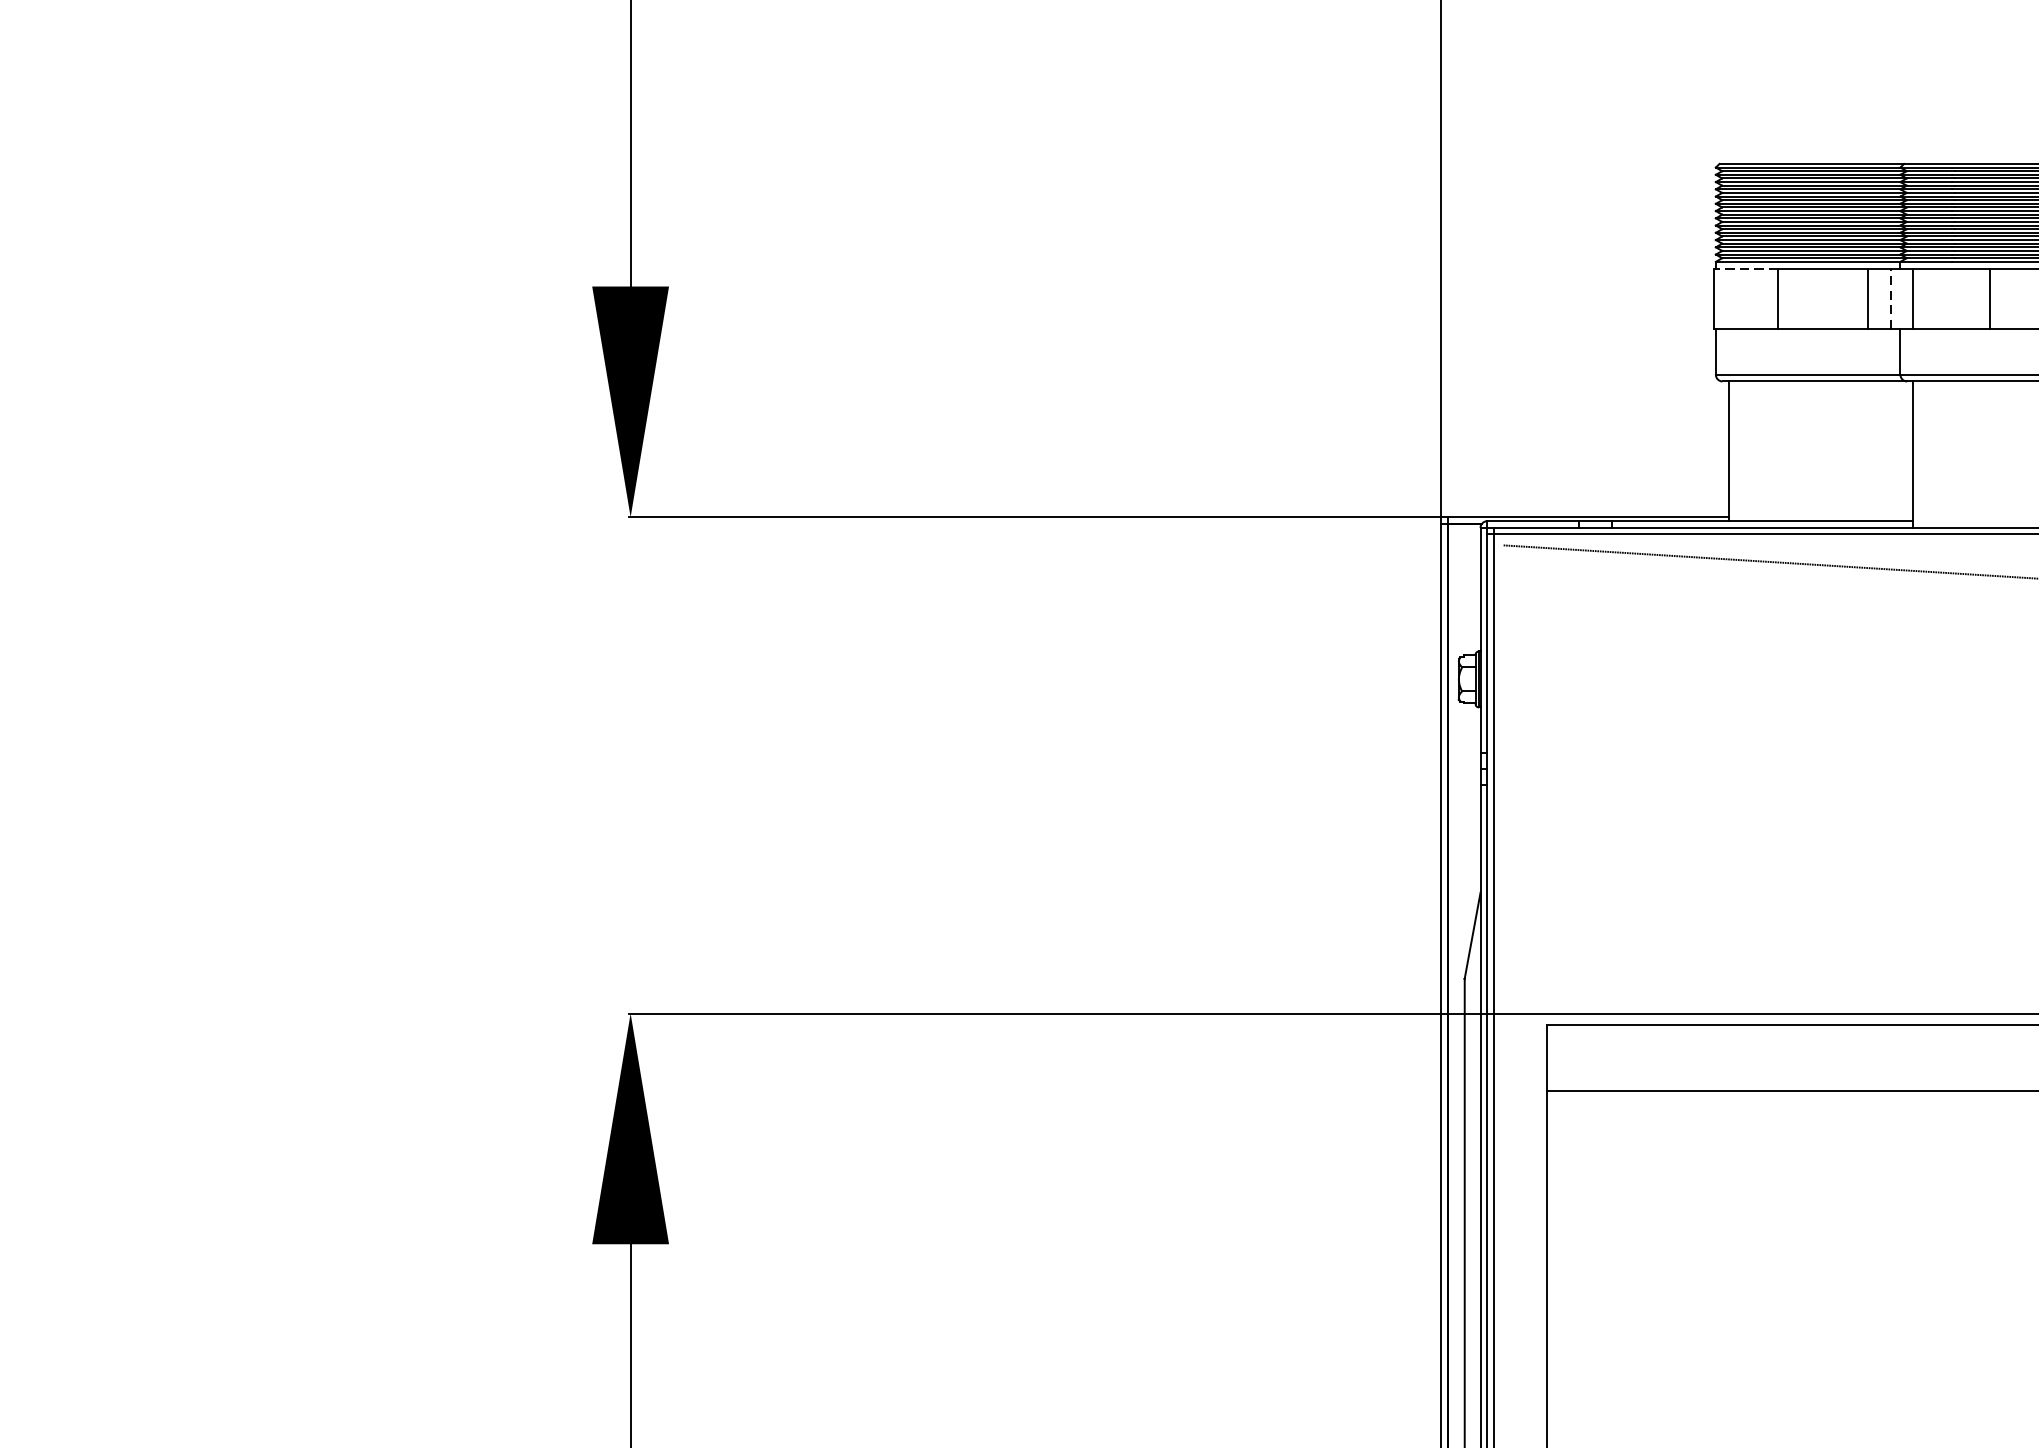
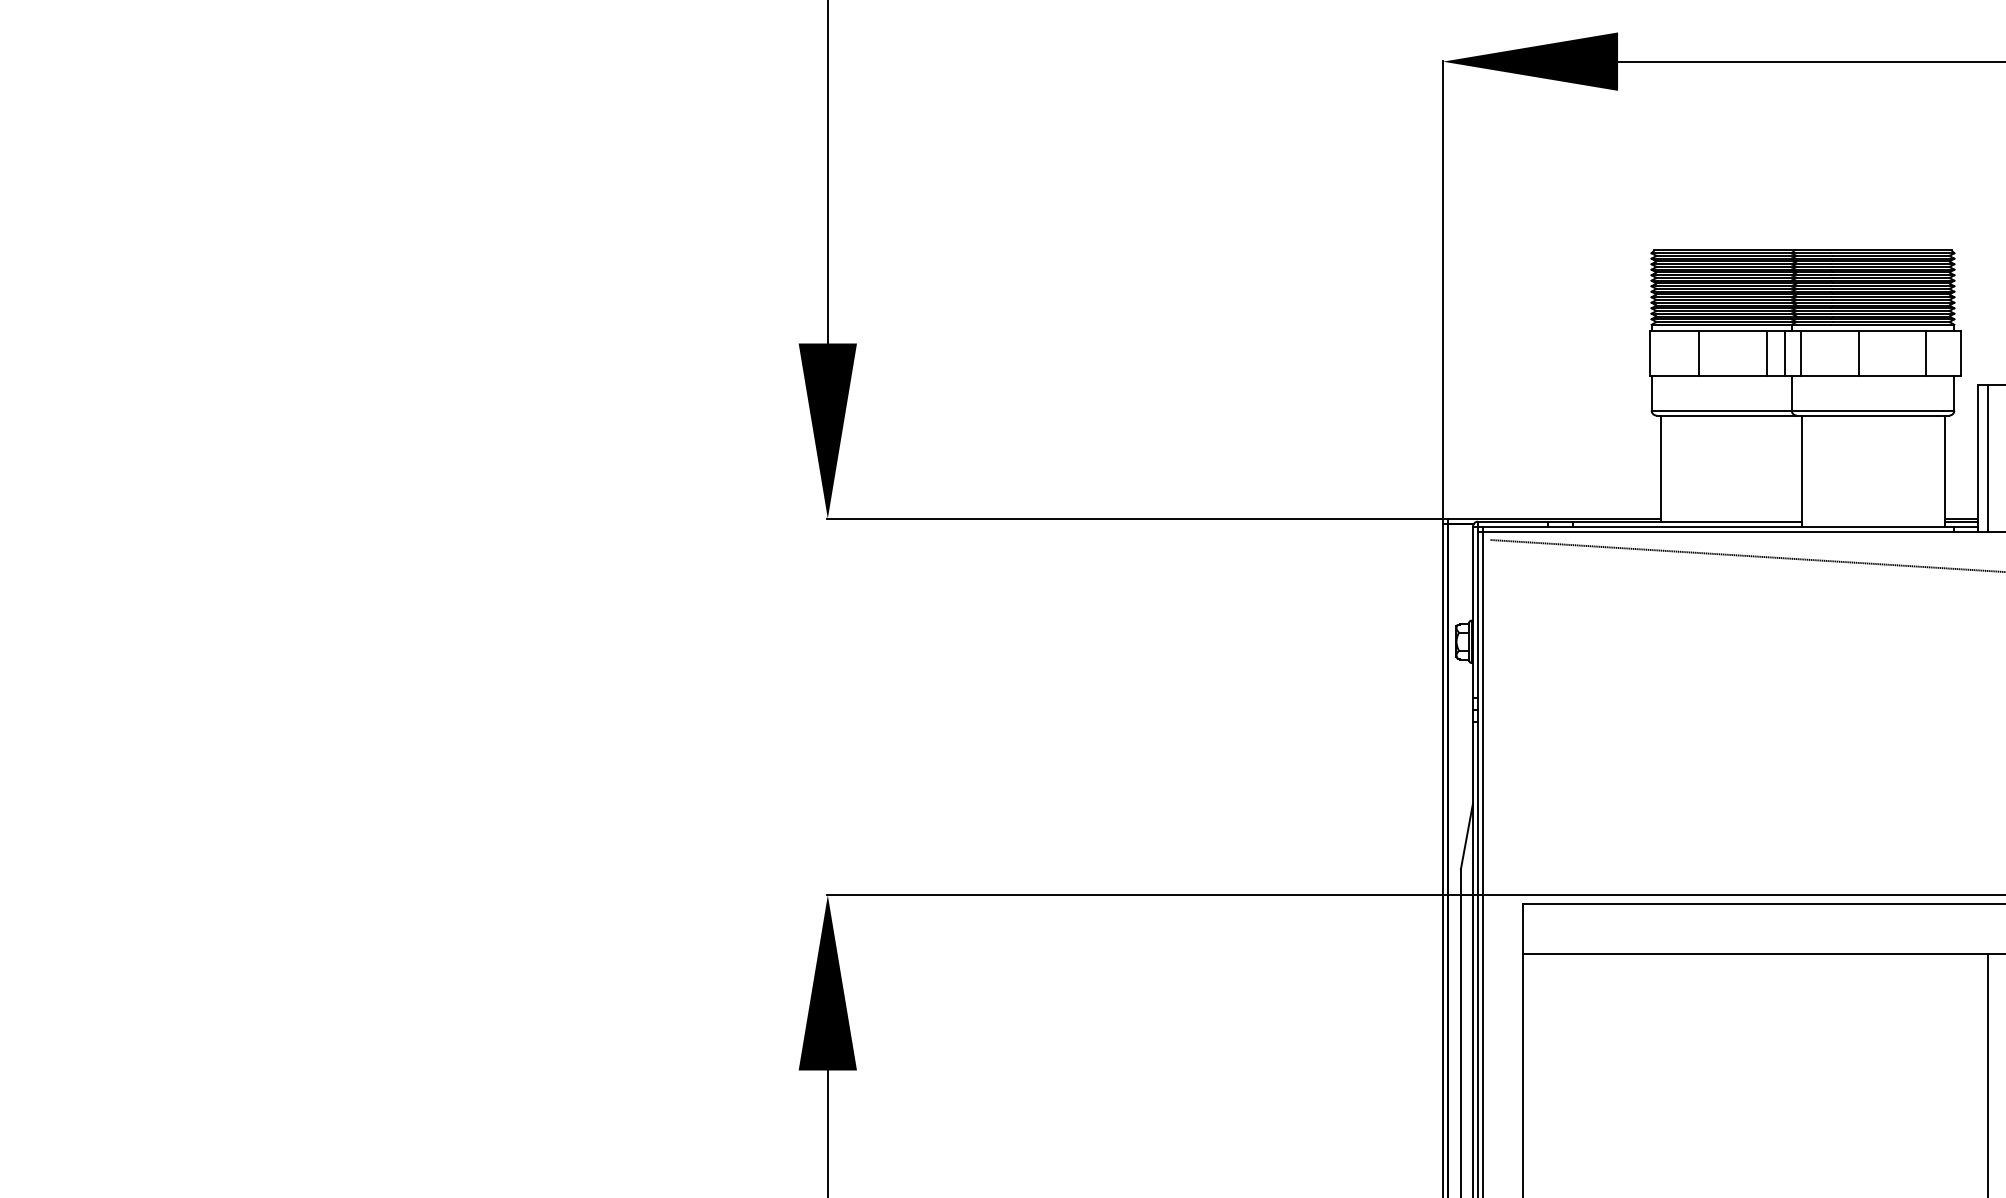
line: (1746, 269) -> (1674, 330), dashed -> solid
line: (1890, 299) -> (1784, 353), dashed -> solid

